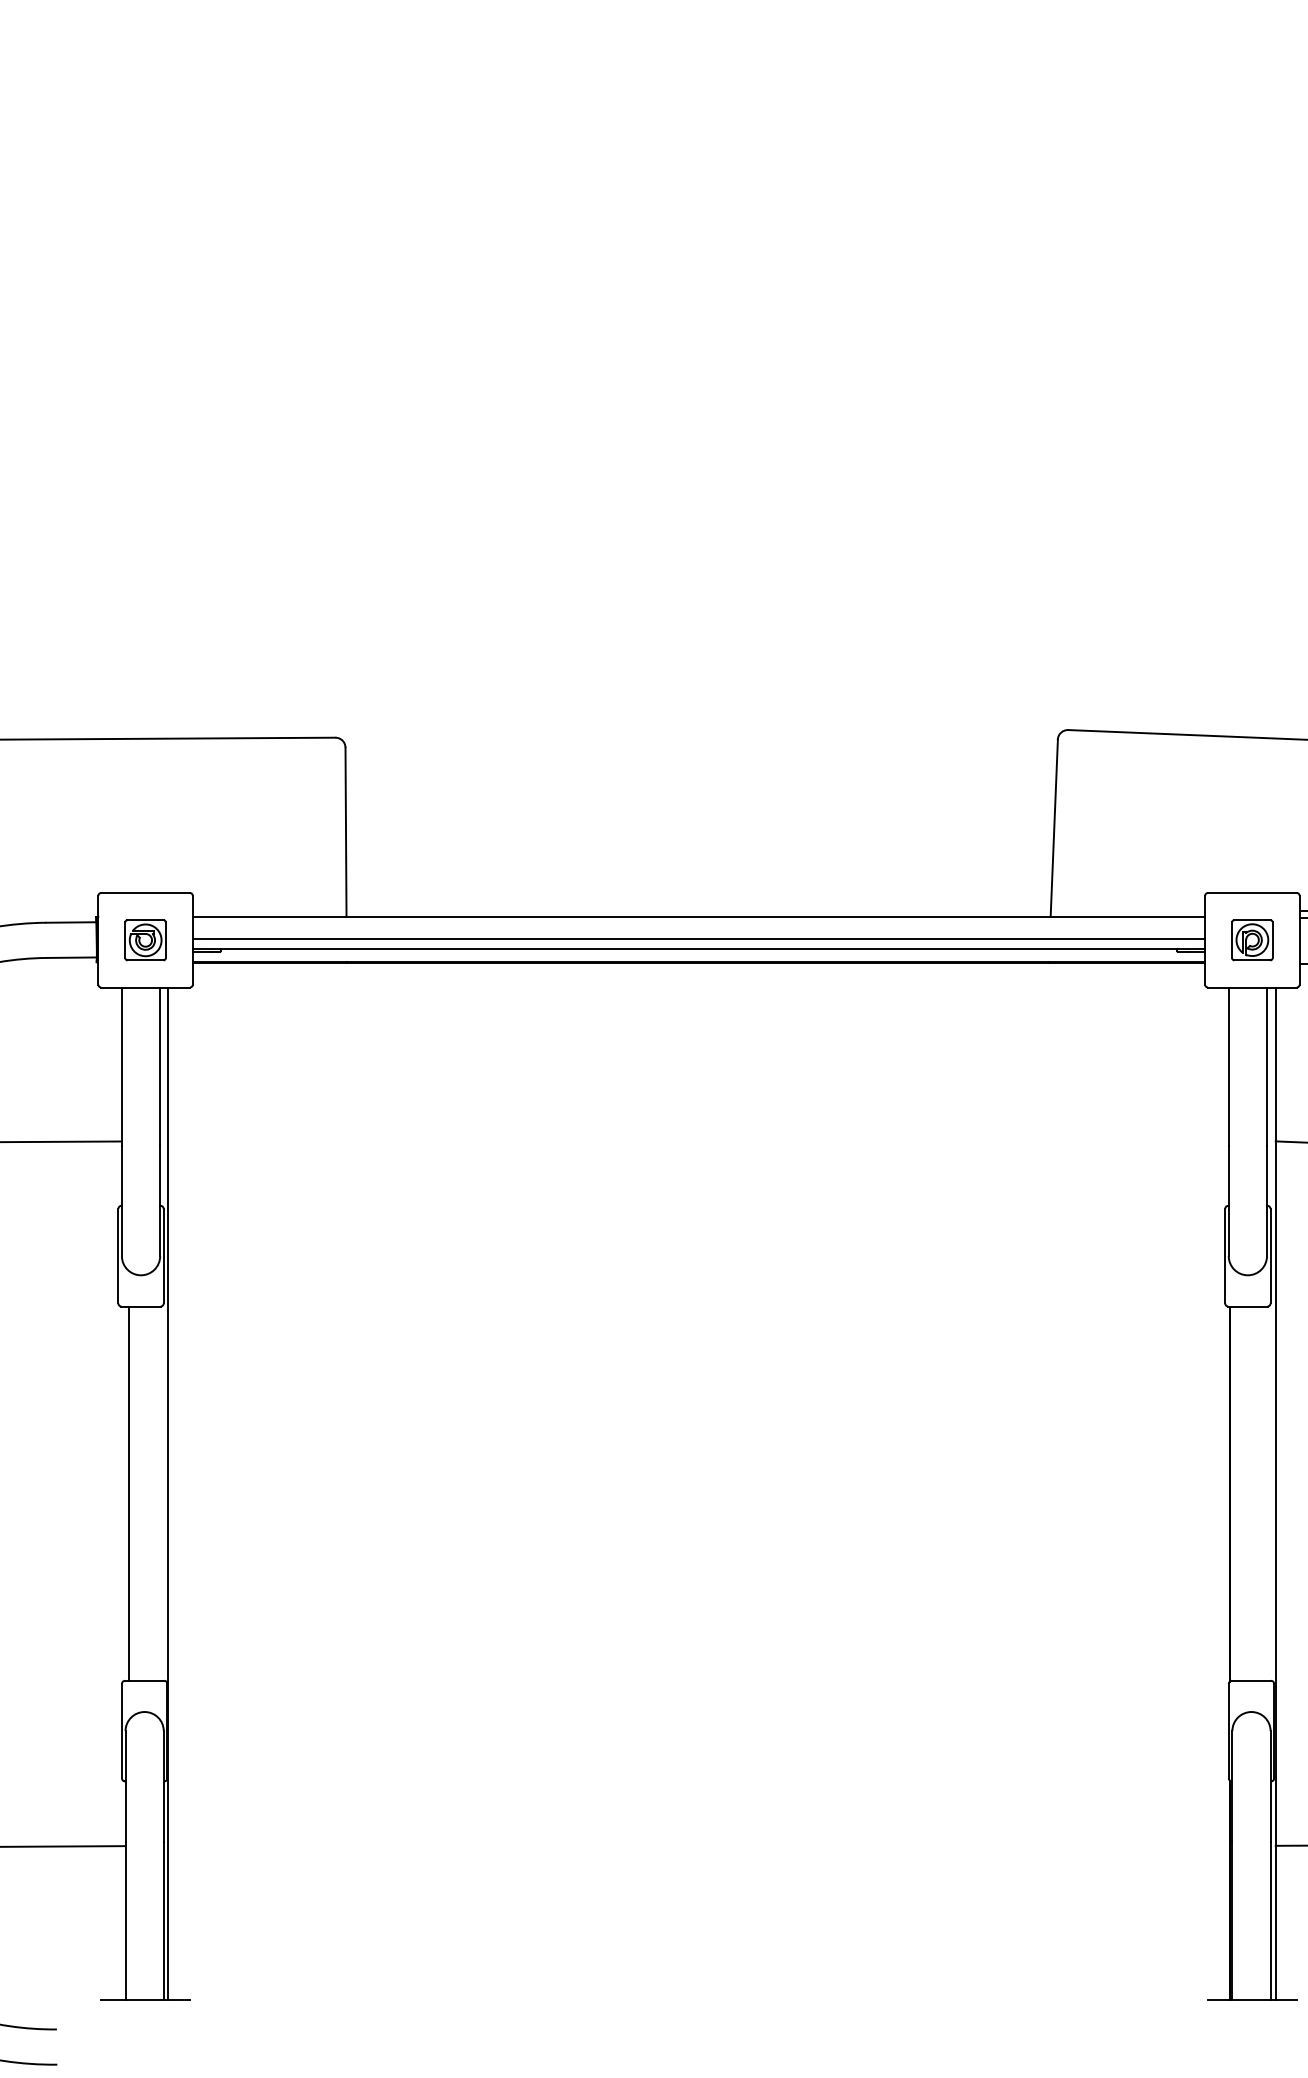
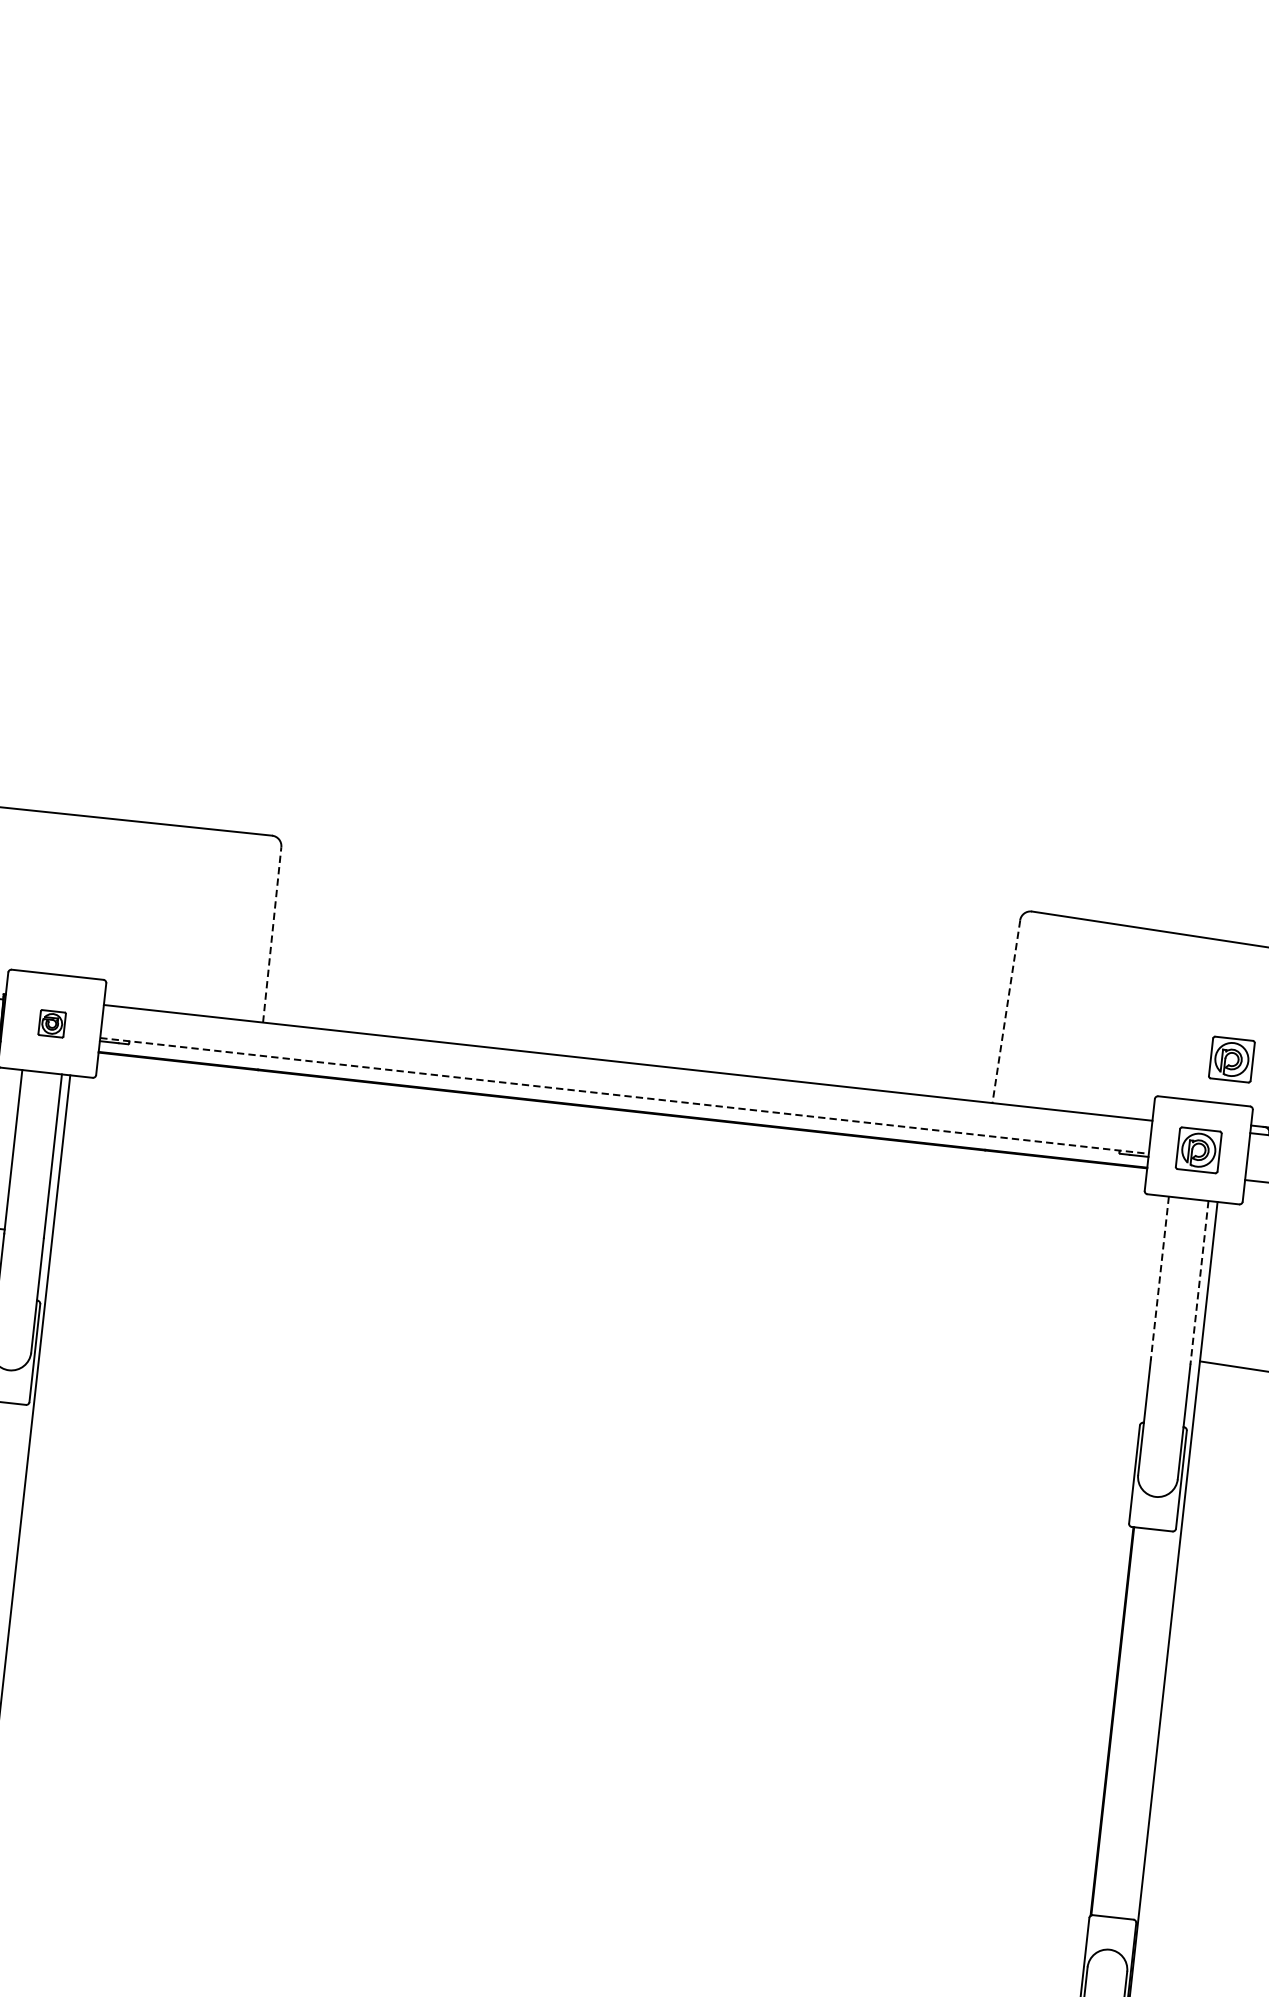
line: (1054, 828) -> (1006, 1011), solid -> dashed
line: (346, 832) -> (272, 935), solid -> dashed
part: (1274, 850) -> (1231, 1059), added
line: (698, 938) -> (625, 1085), removed
part: (145, 940) -> (52, 1024), size x0.6
line: (699, 948) -> (625, 1095), solid -> dashed
line: (1228, 1066) -> (1159, 1278), solid -> dashed
line: (1266, 1066) -> (1198, 1282), solid -> dashed

